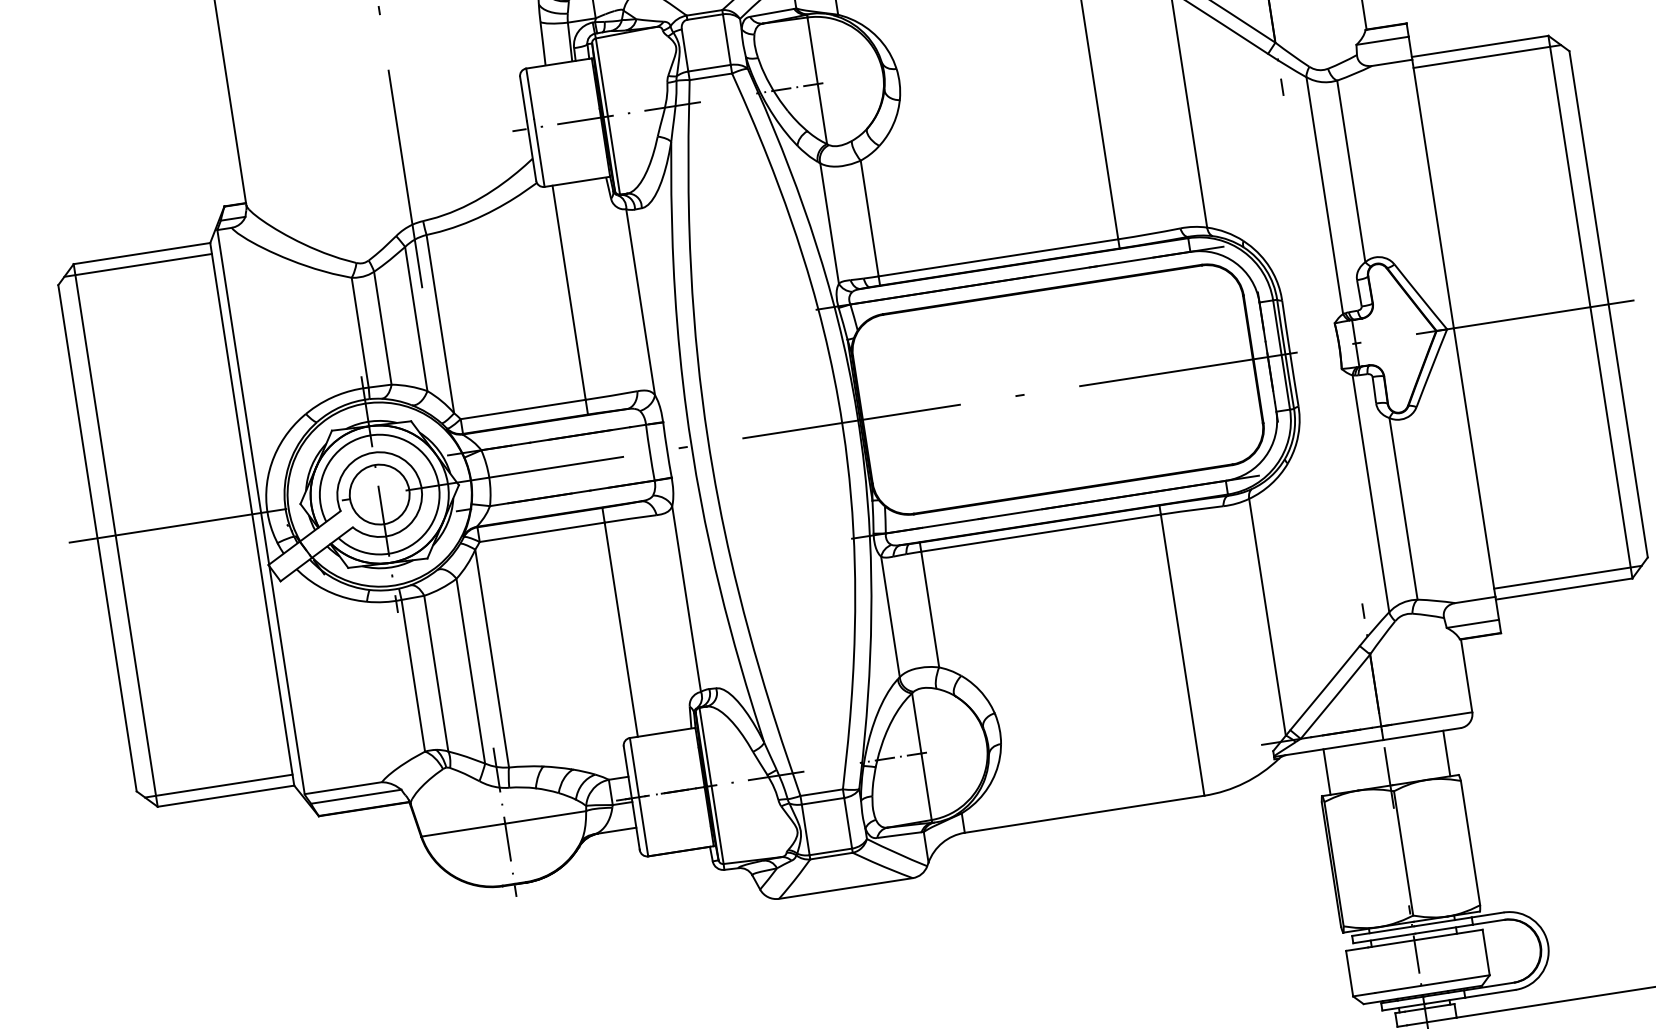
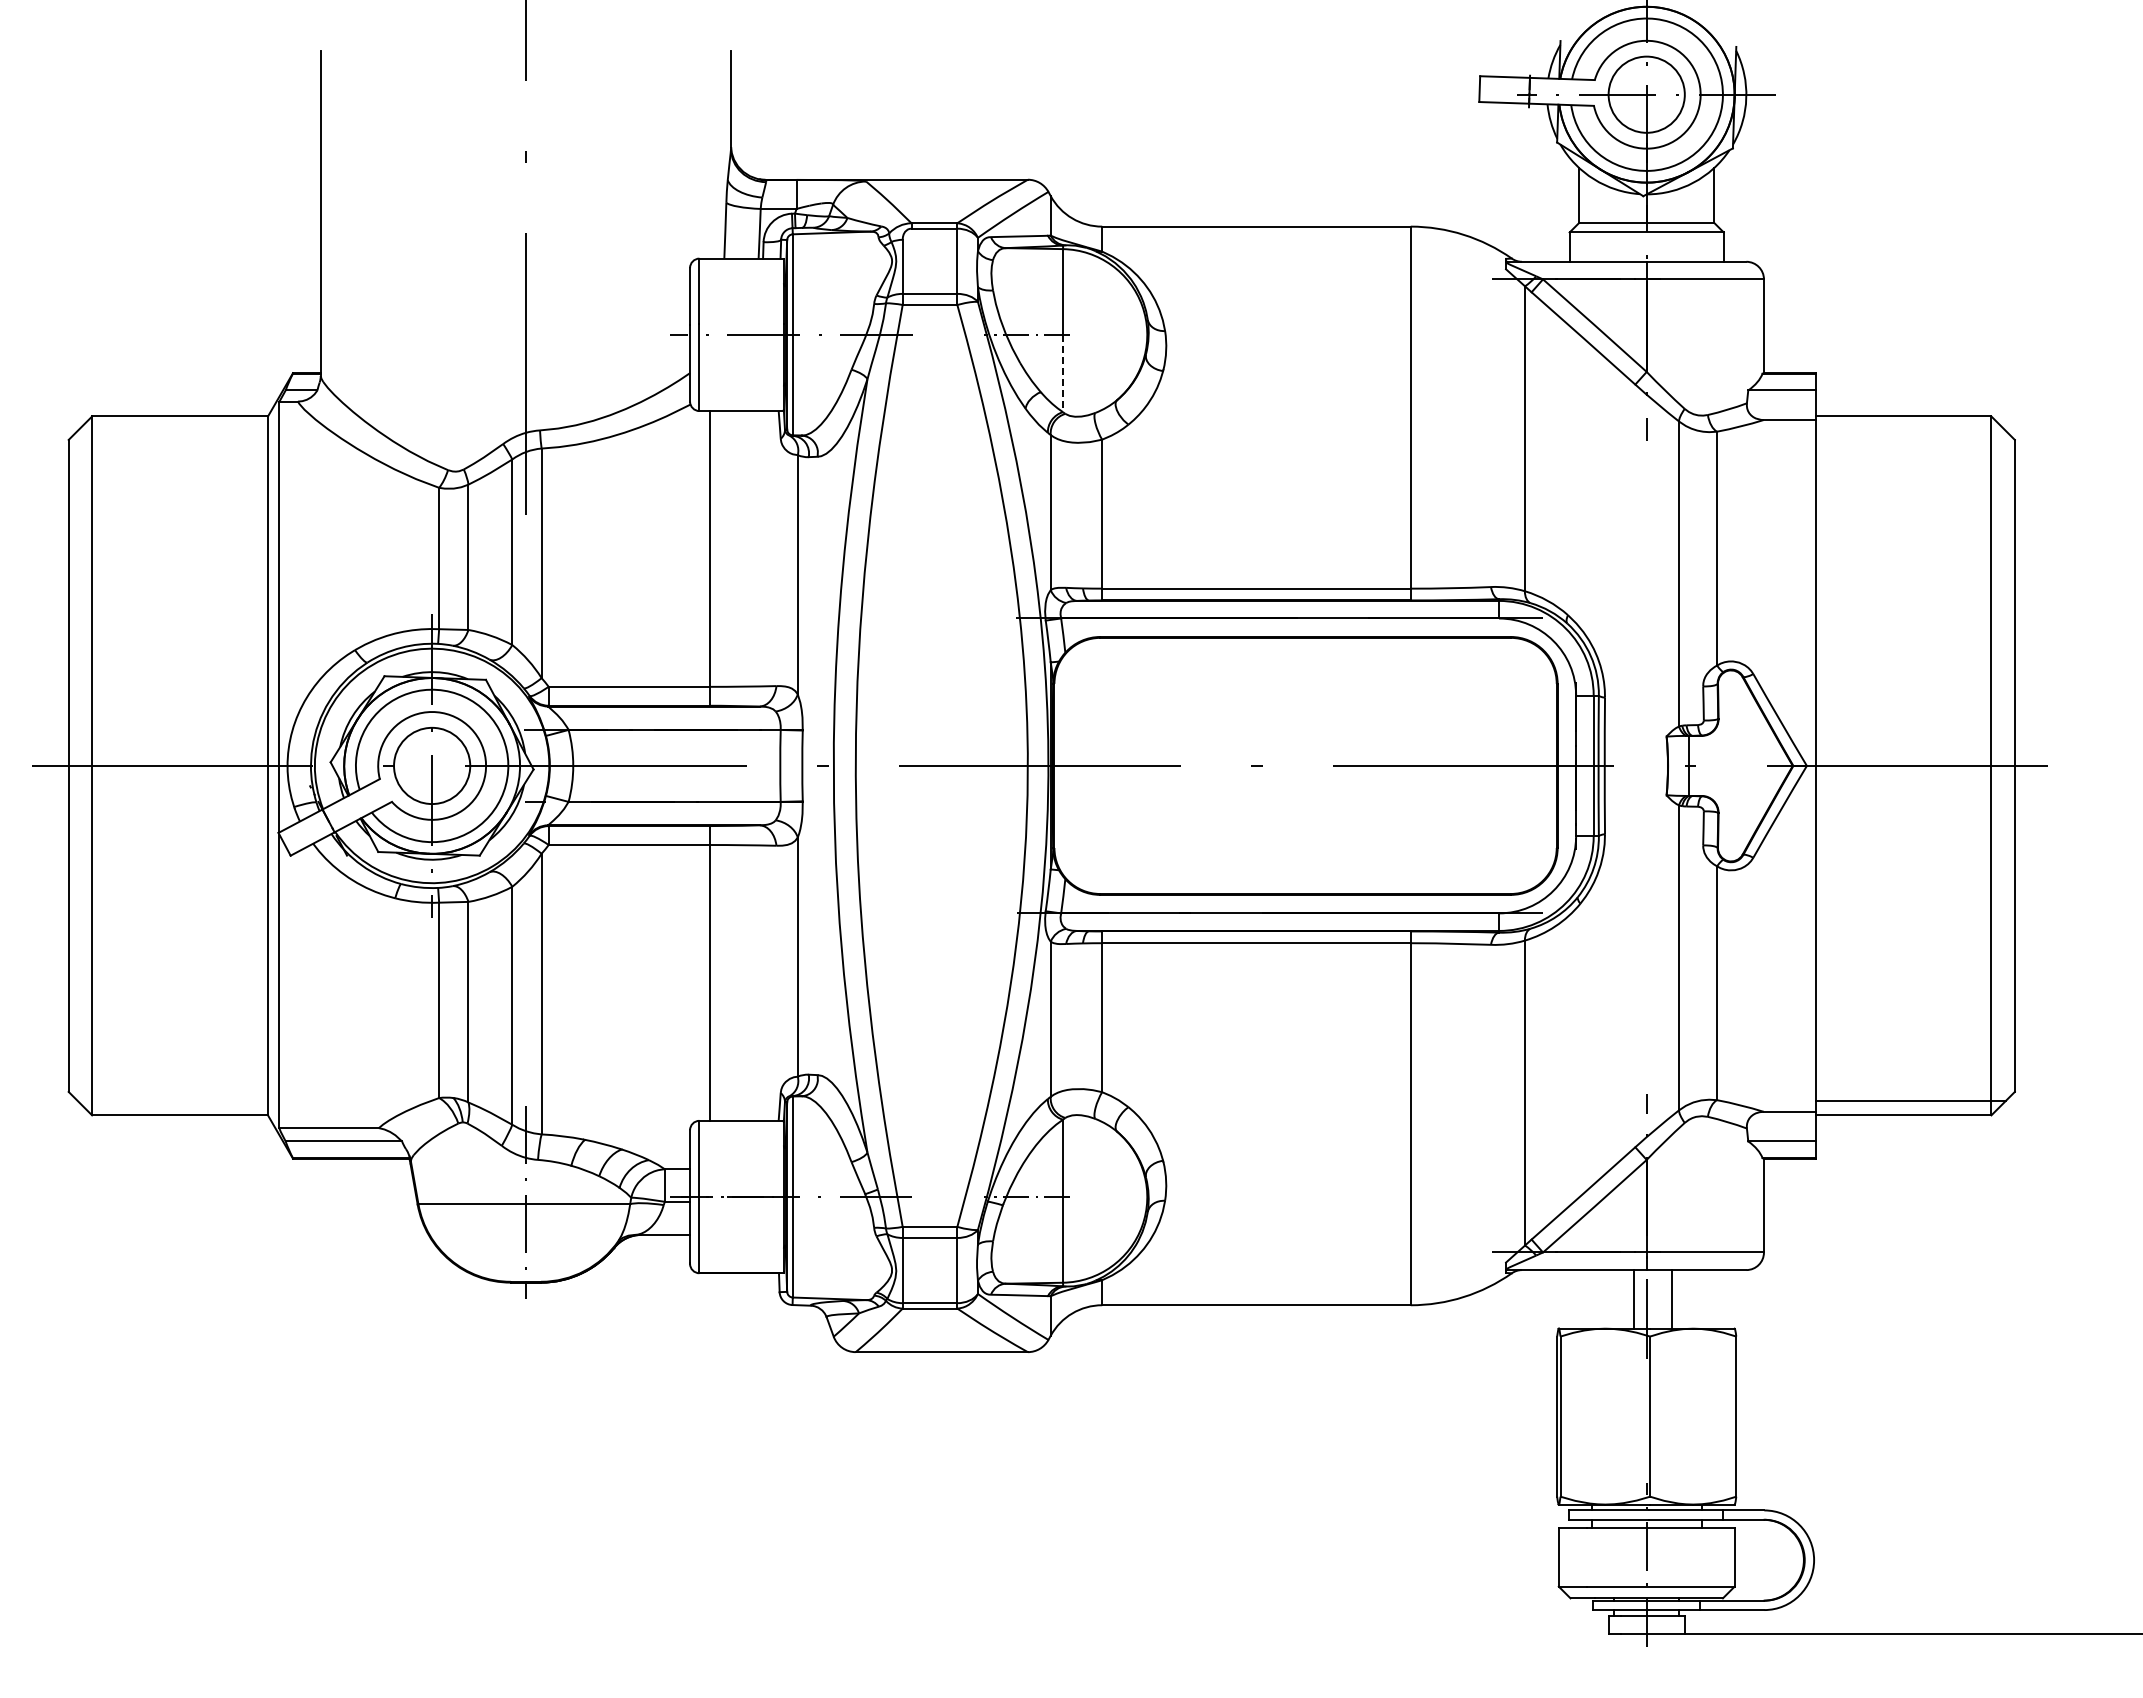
line: (1487, 56) -> (1910, 430), removed
line: (822, 114) -> (1063, 373), solid -> dashed
line: (138, 265) -> (173, 430), removed
line: (1446, 753) -> (1671, 1299), moved
line: (1326, 772) -> (1633, 1299), moved
line: (219, 786) -> (173, 1101), removed

